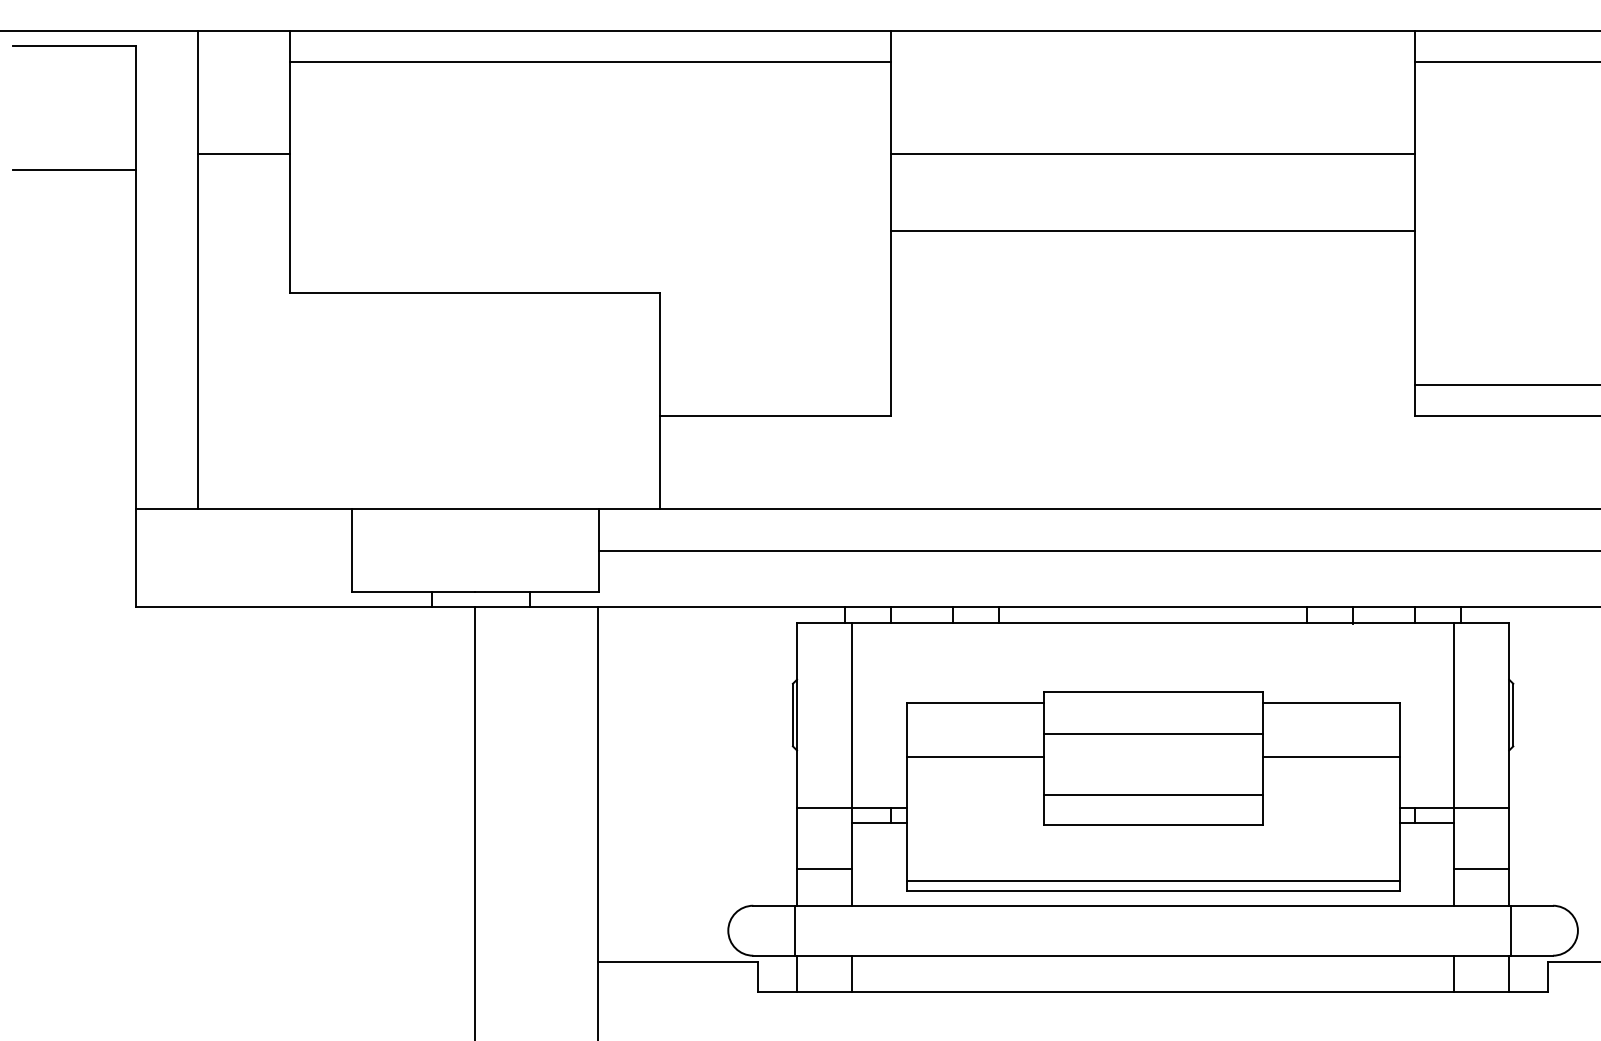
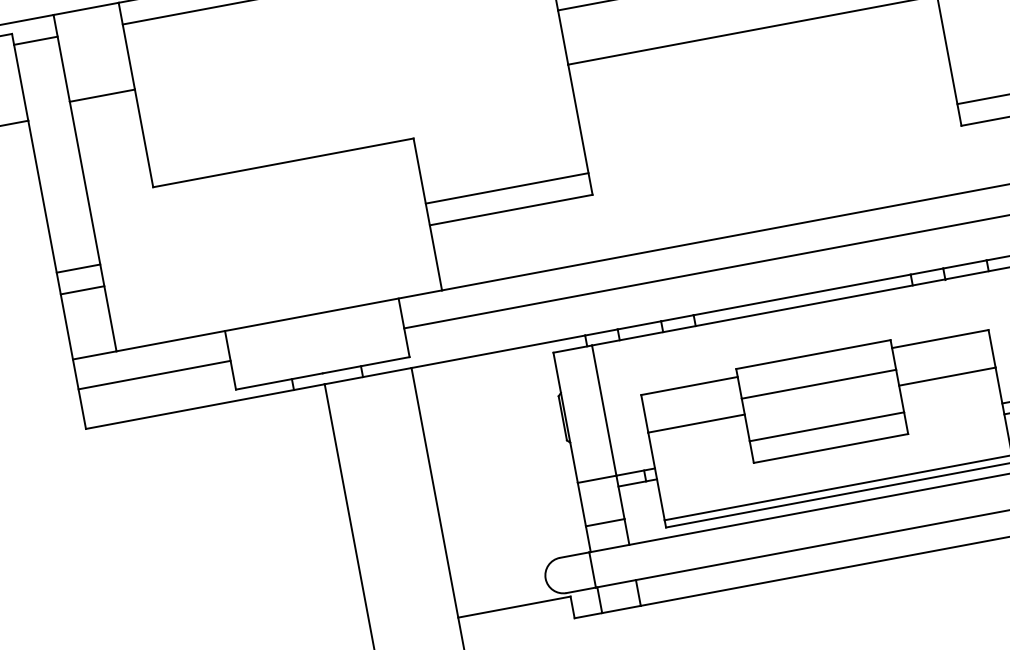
line: (167, 61) -> (36, 40), added
line: (167, 385) -> (78, 268), added
line: (775, 385) -> (507, 188), added
line: (167, 416) -> (82, 290), added
line: (244, 551) -> (154, 375), added

